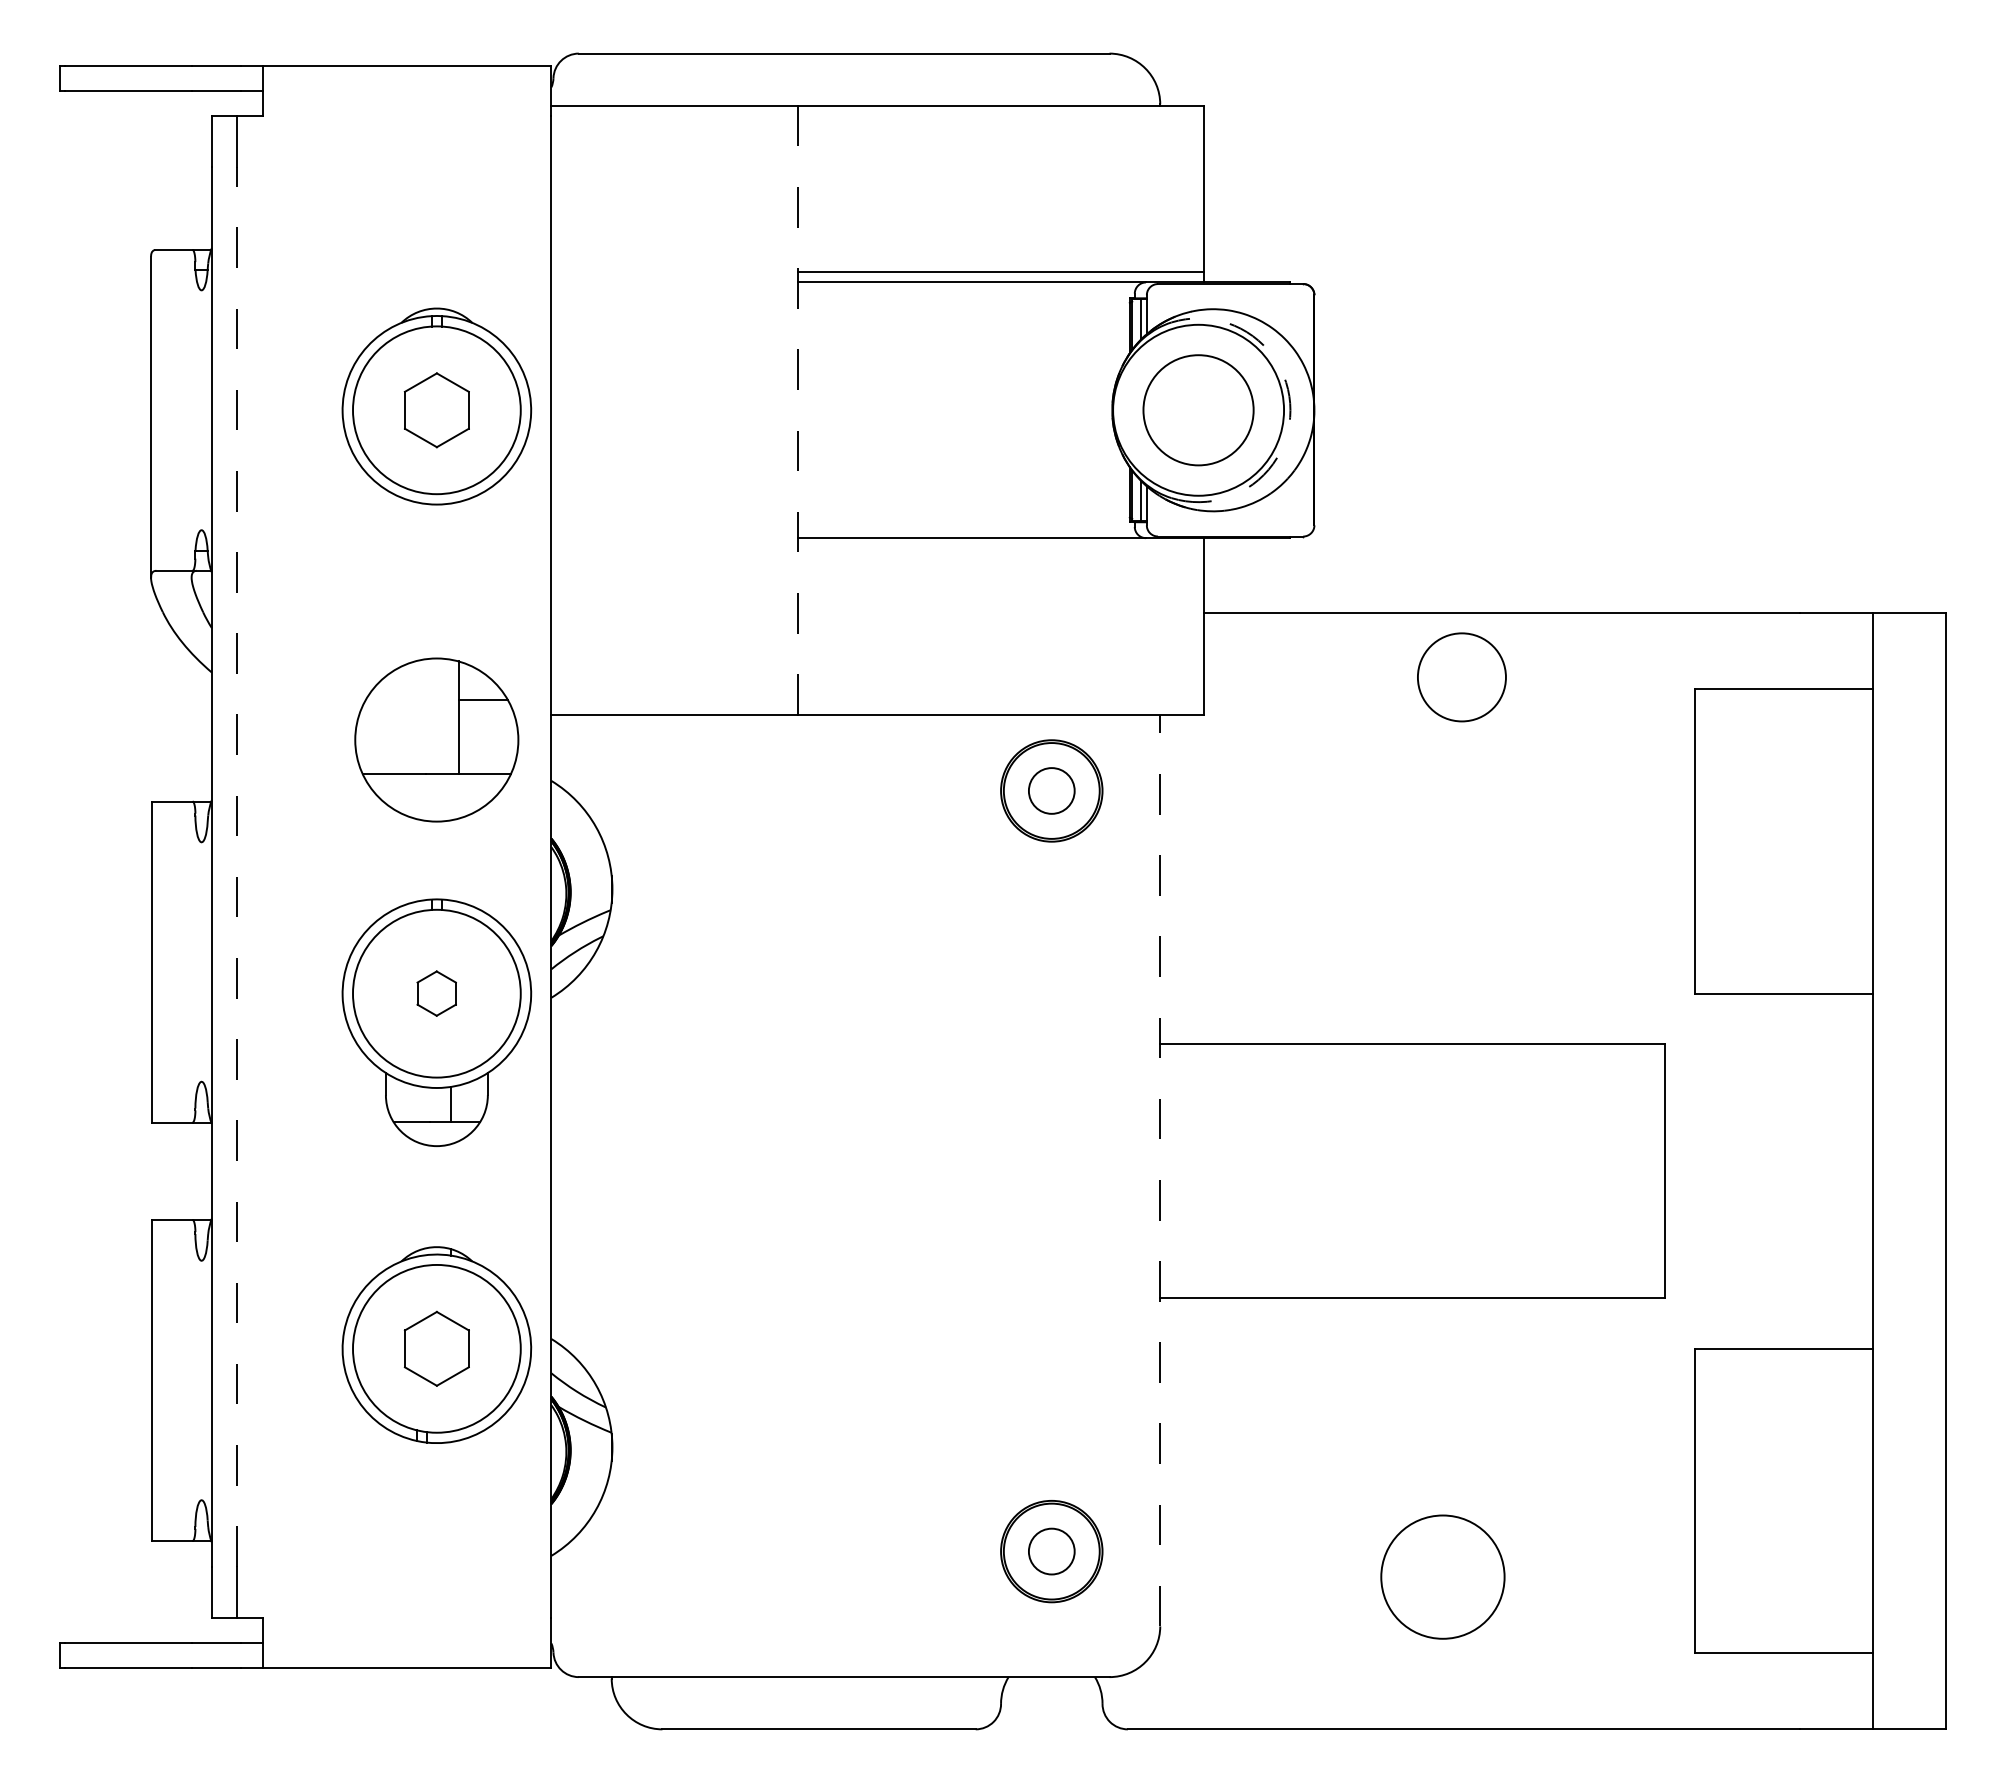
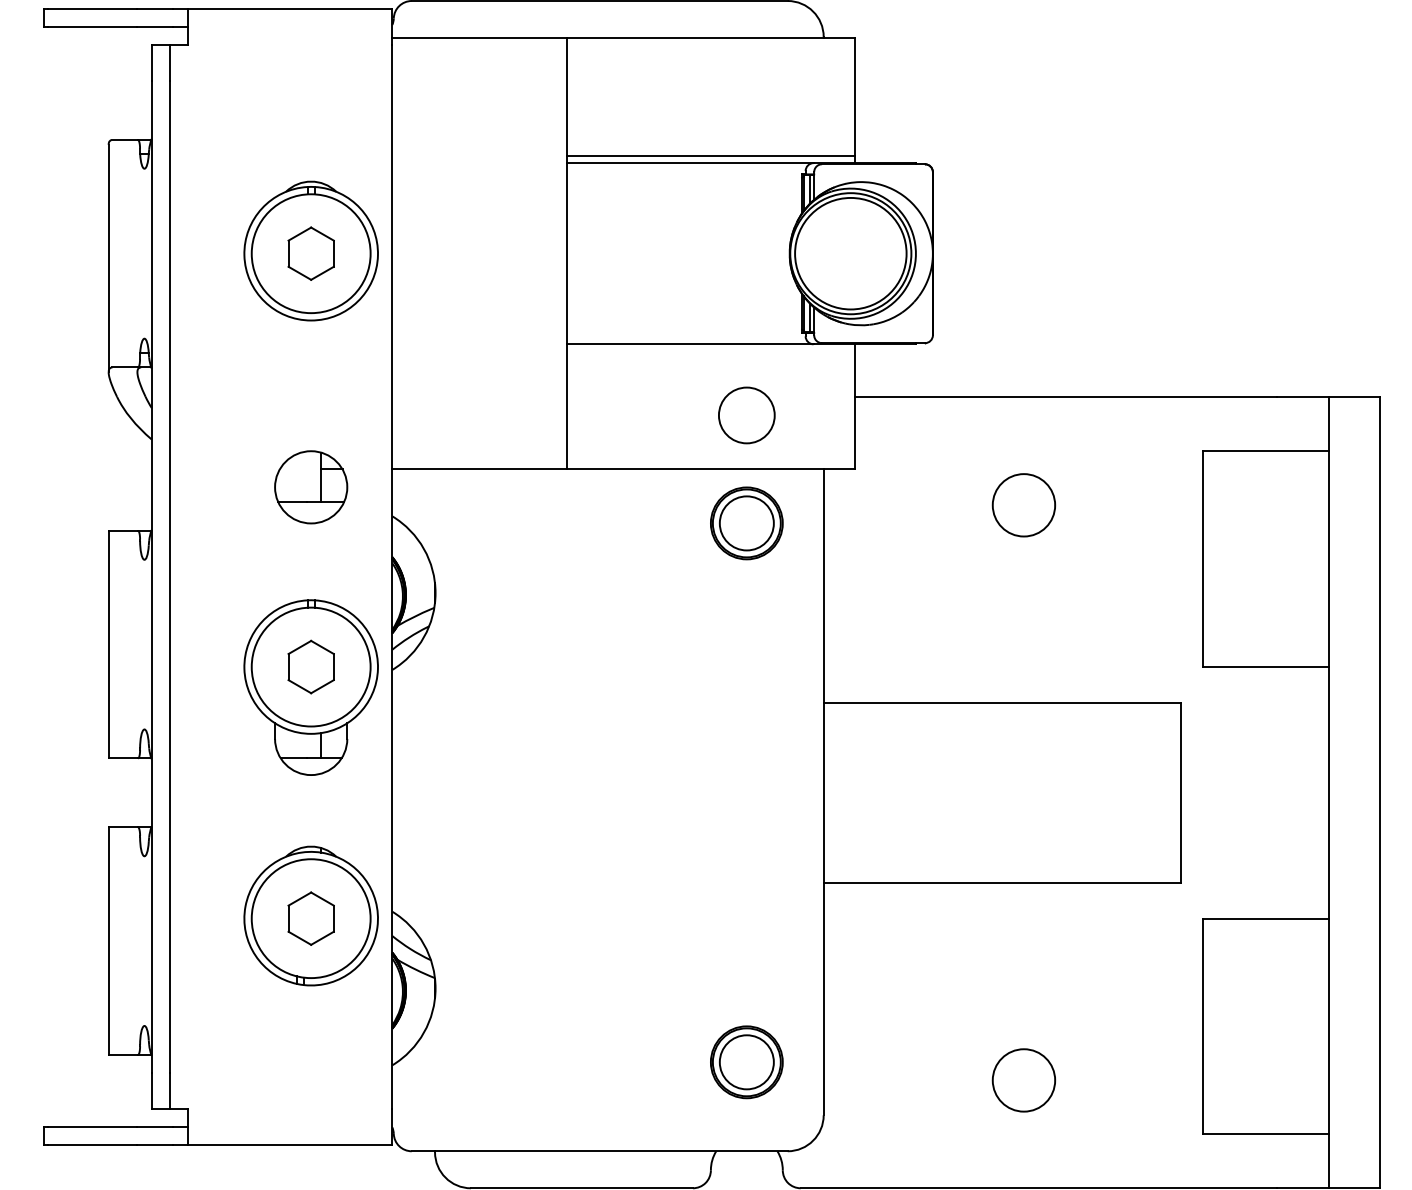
line: (798, 410) -> (567, 253), dashed -> solid
circle: (1198, 410) -> (850, 253), size x1.43
arc: (1290, 410) -> (915, 253), dashed -> solid
circle: (1051, 638) -> (746, 415), added
circle: (1461, 677) -> (1023, 505), moved
part: (436, 739) -> (310, 486), size x0.62
circle: (1051, 790) -> (746, 523), size x1.67
line: (237, 866) -> (169, 576), dashed -> solid
part: (436, 993) -> (310, 666), size x1.67
line: (1160, 1170) -> (823, 792), dashed -> solid
circle: (1051, 1551) -> (746, 1062), size x1.67
circle: (1442, 1577) -> (1023, 1080), size x0.71

